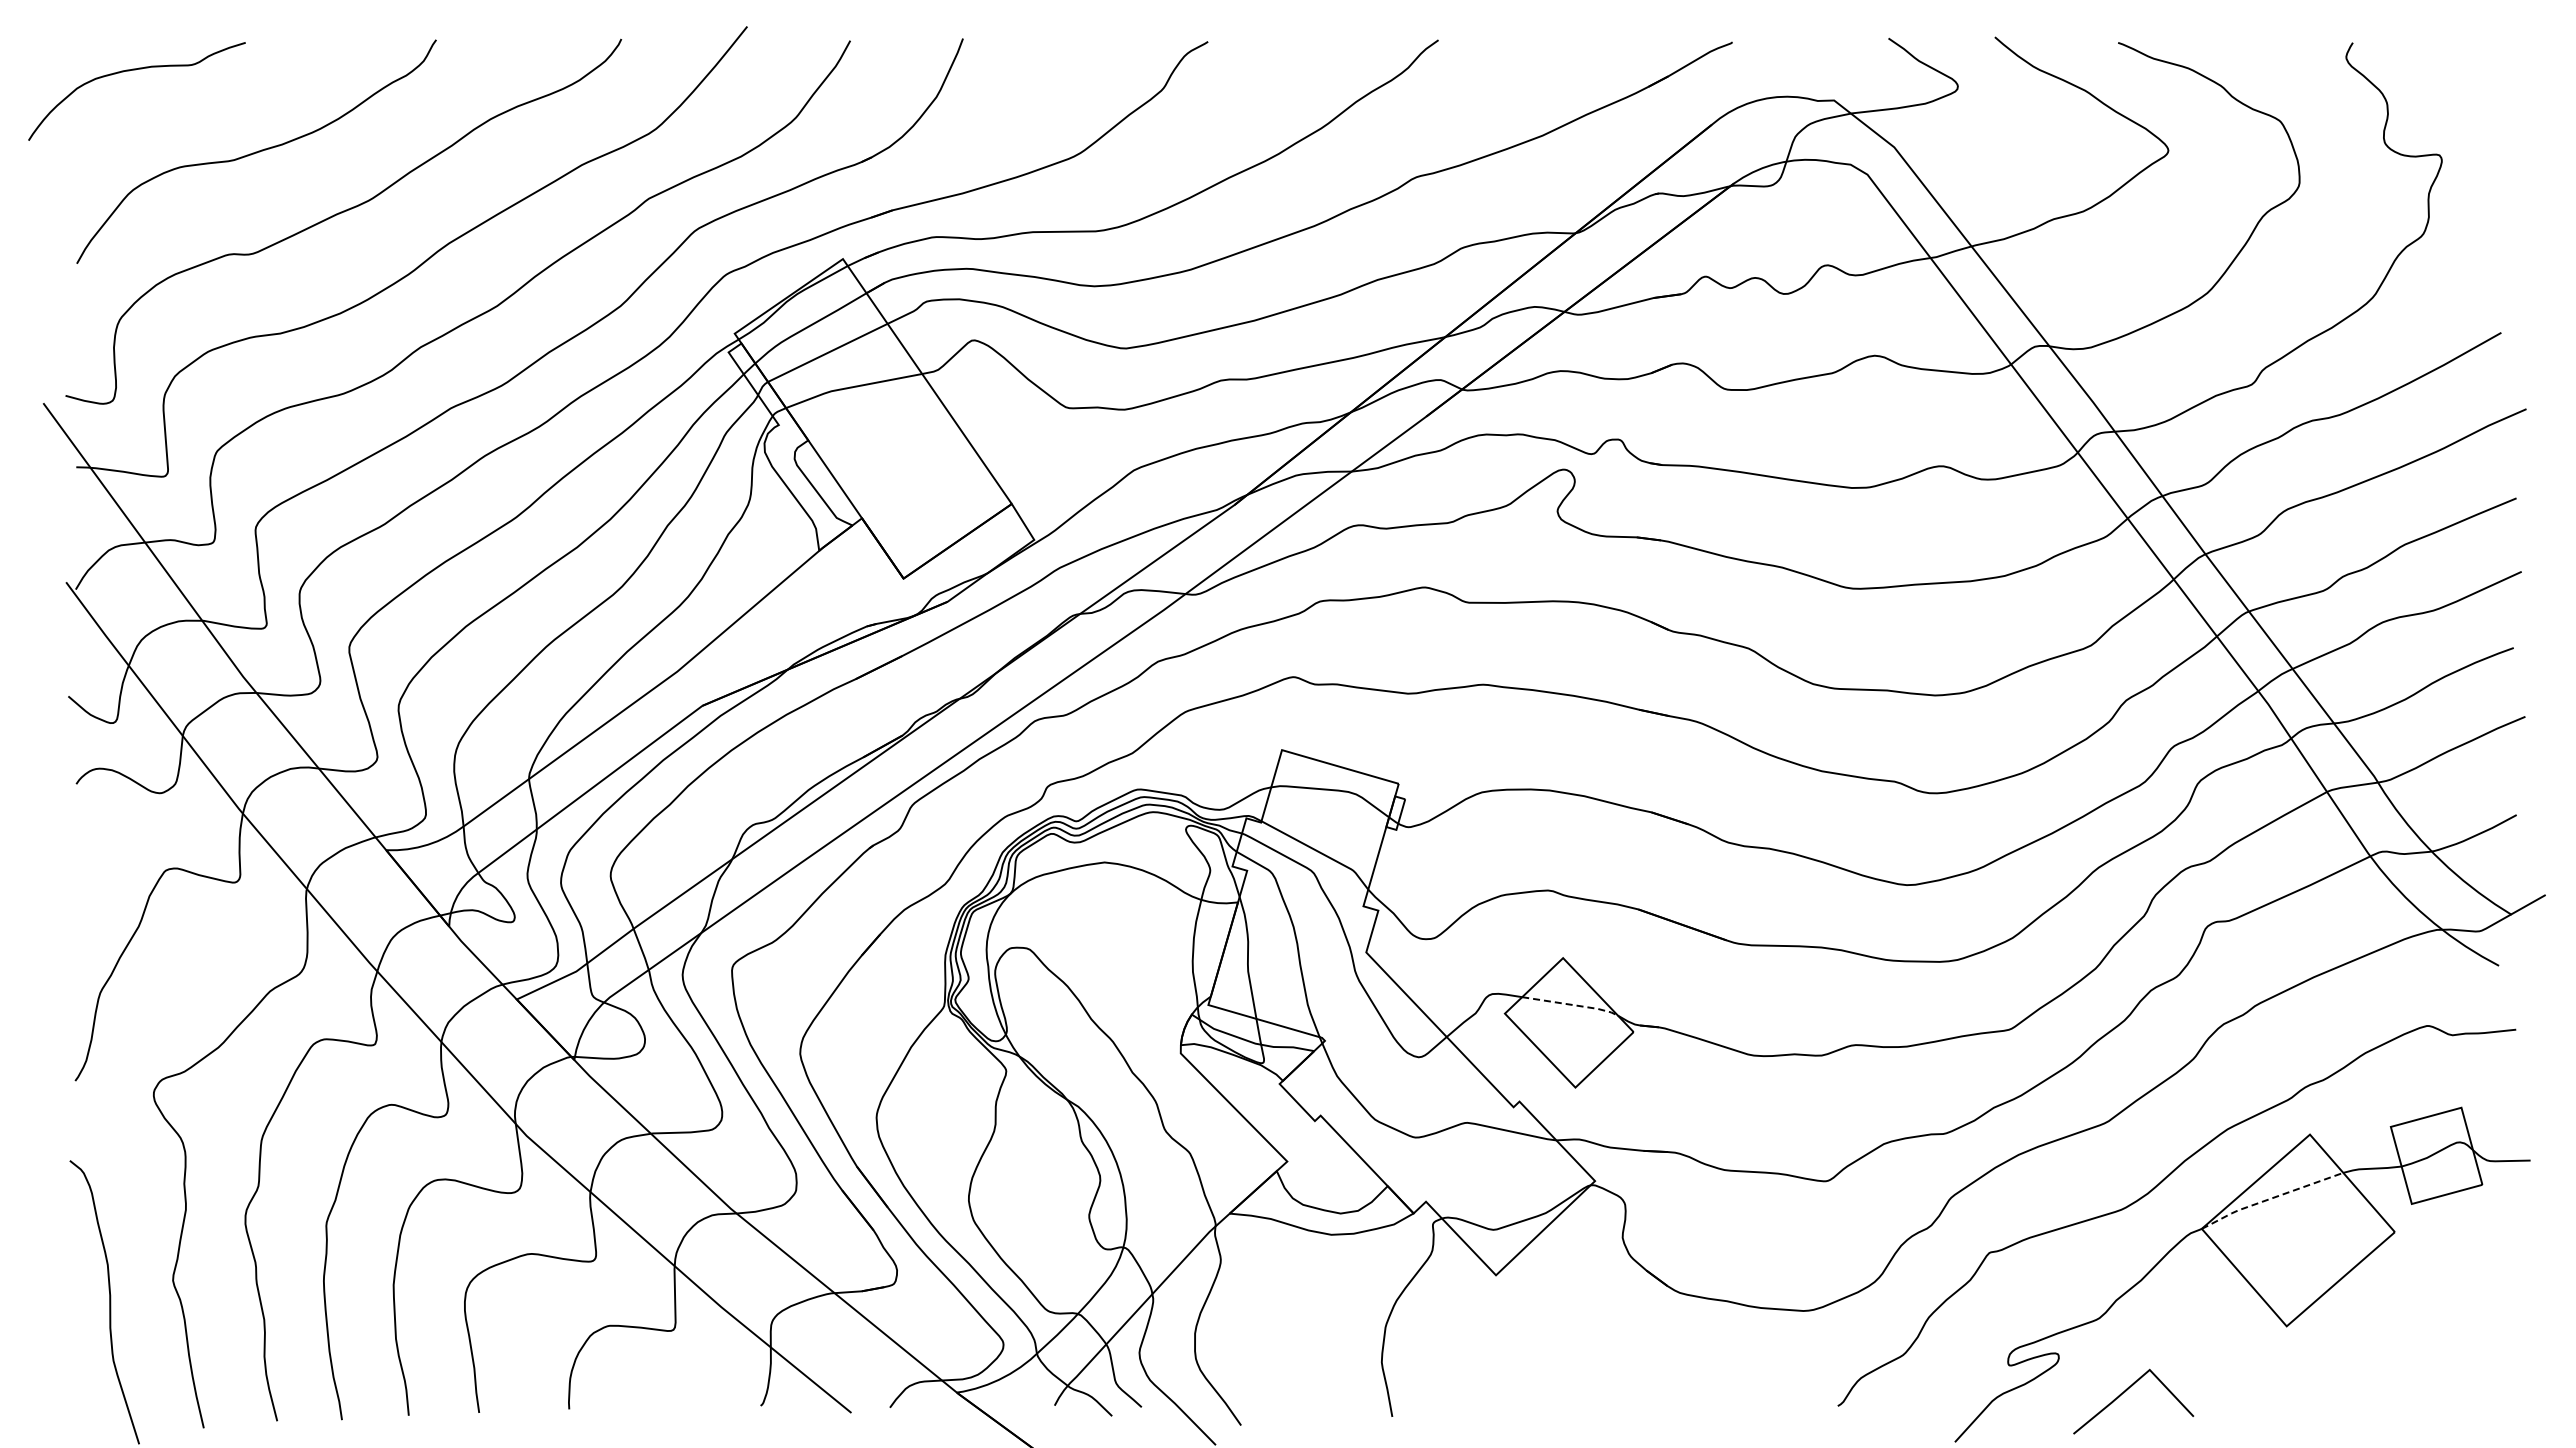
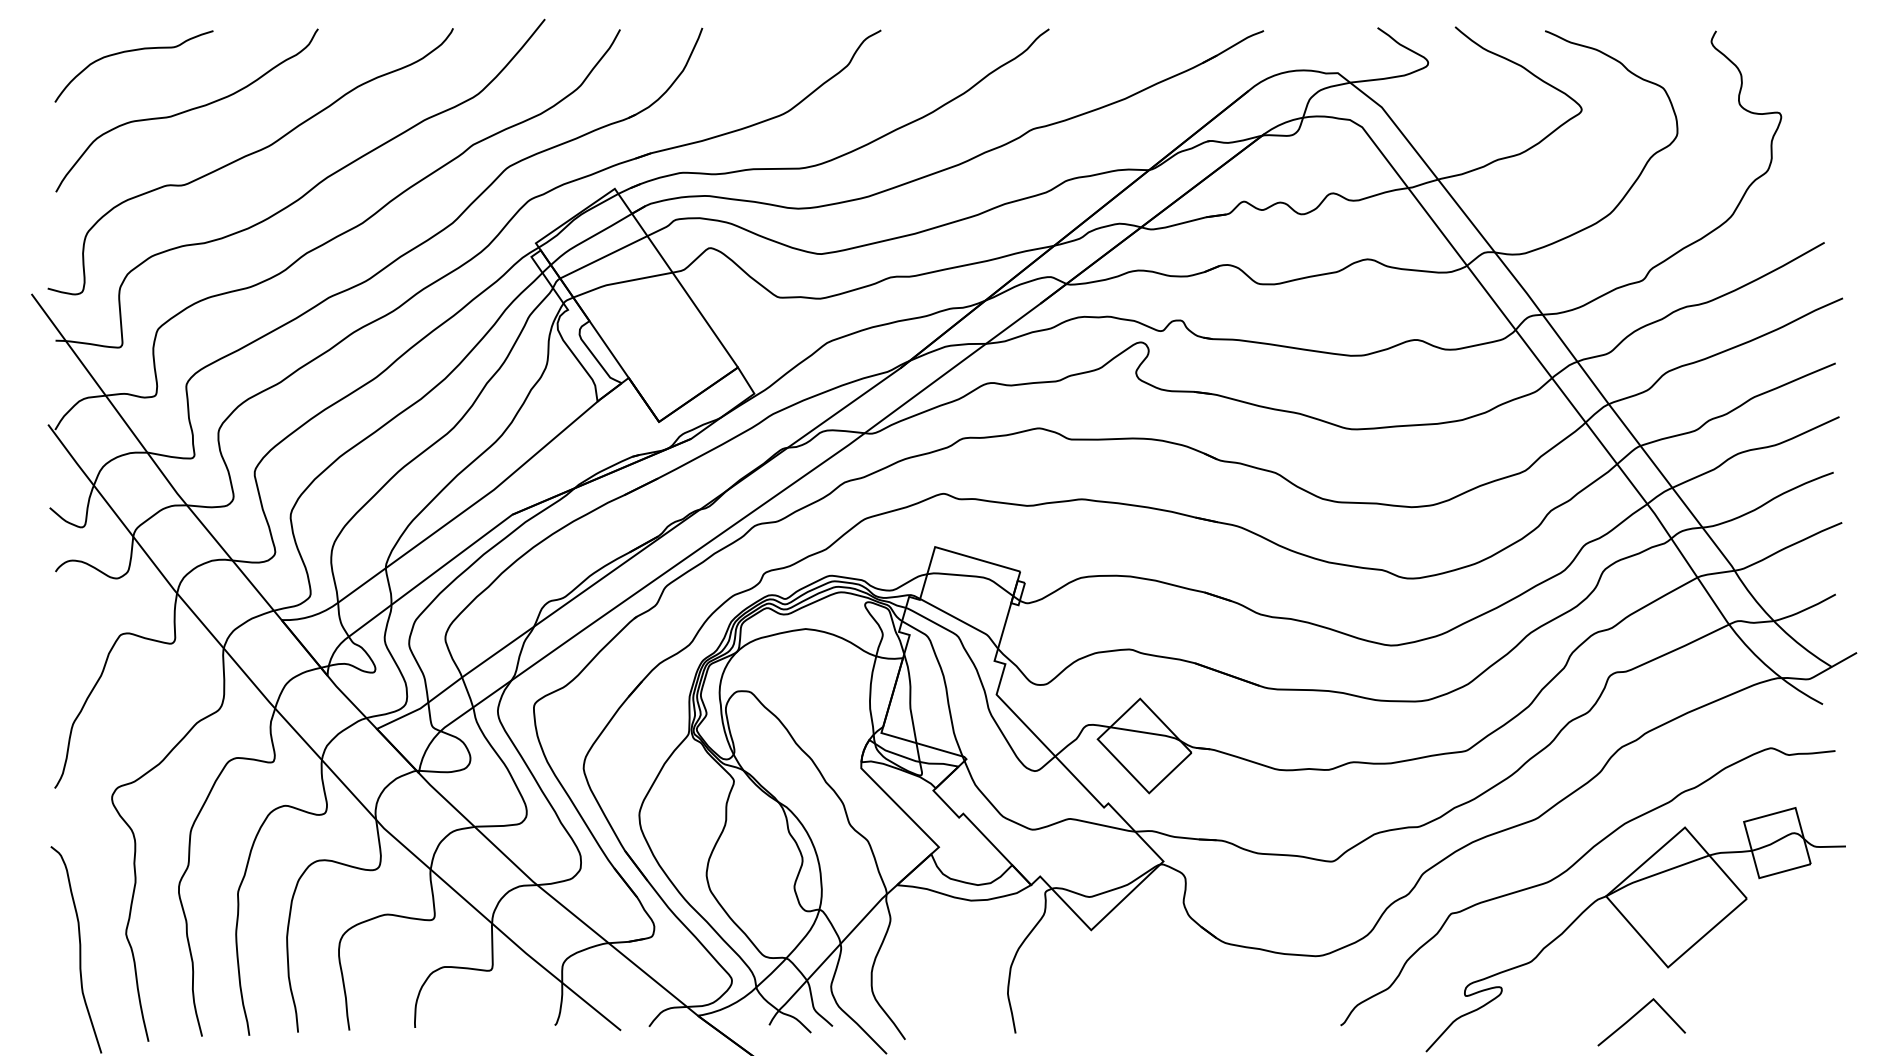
curve: (135, 70) -> (133, 51), moved
line: (1572, 1004) -> (1147, 732), dashed -> solid
line: (2270, 1198) -> (1656, 874), dashed -> solid
line: (2125, 1392) -> (1635, 1015), moved

